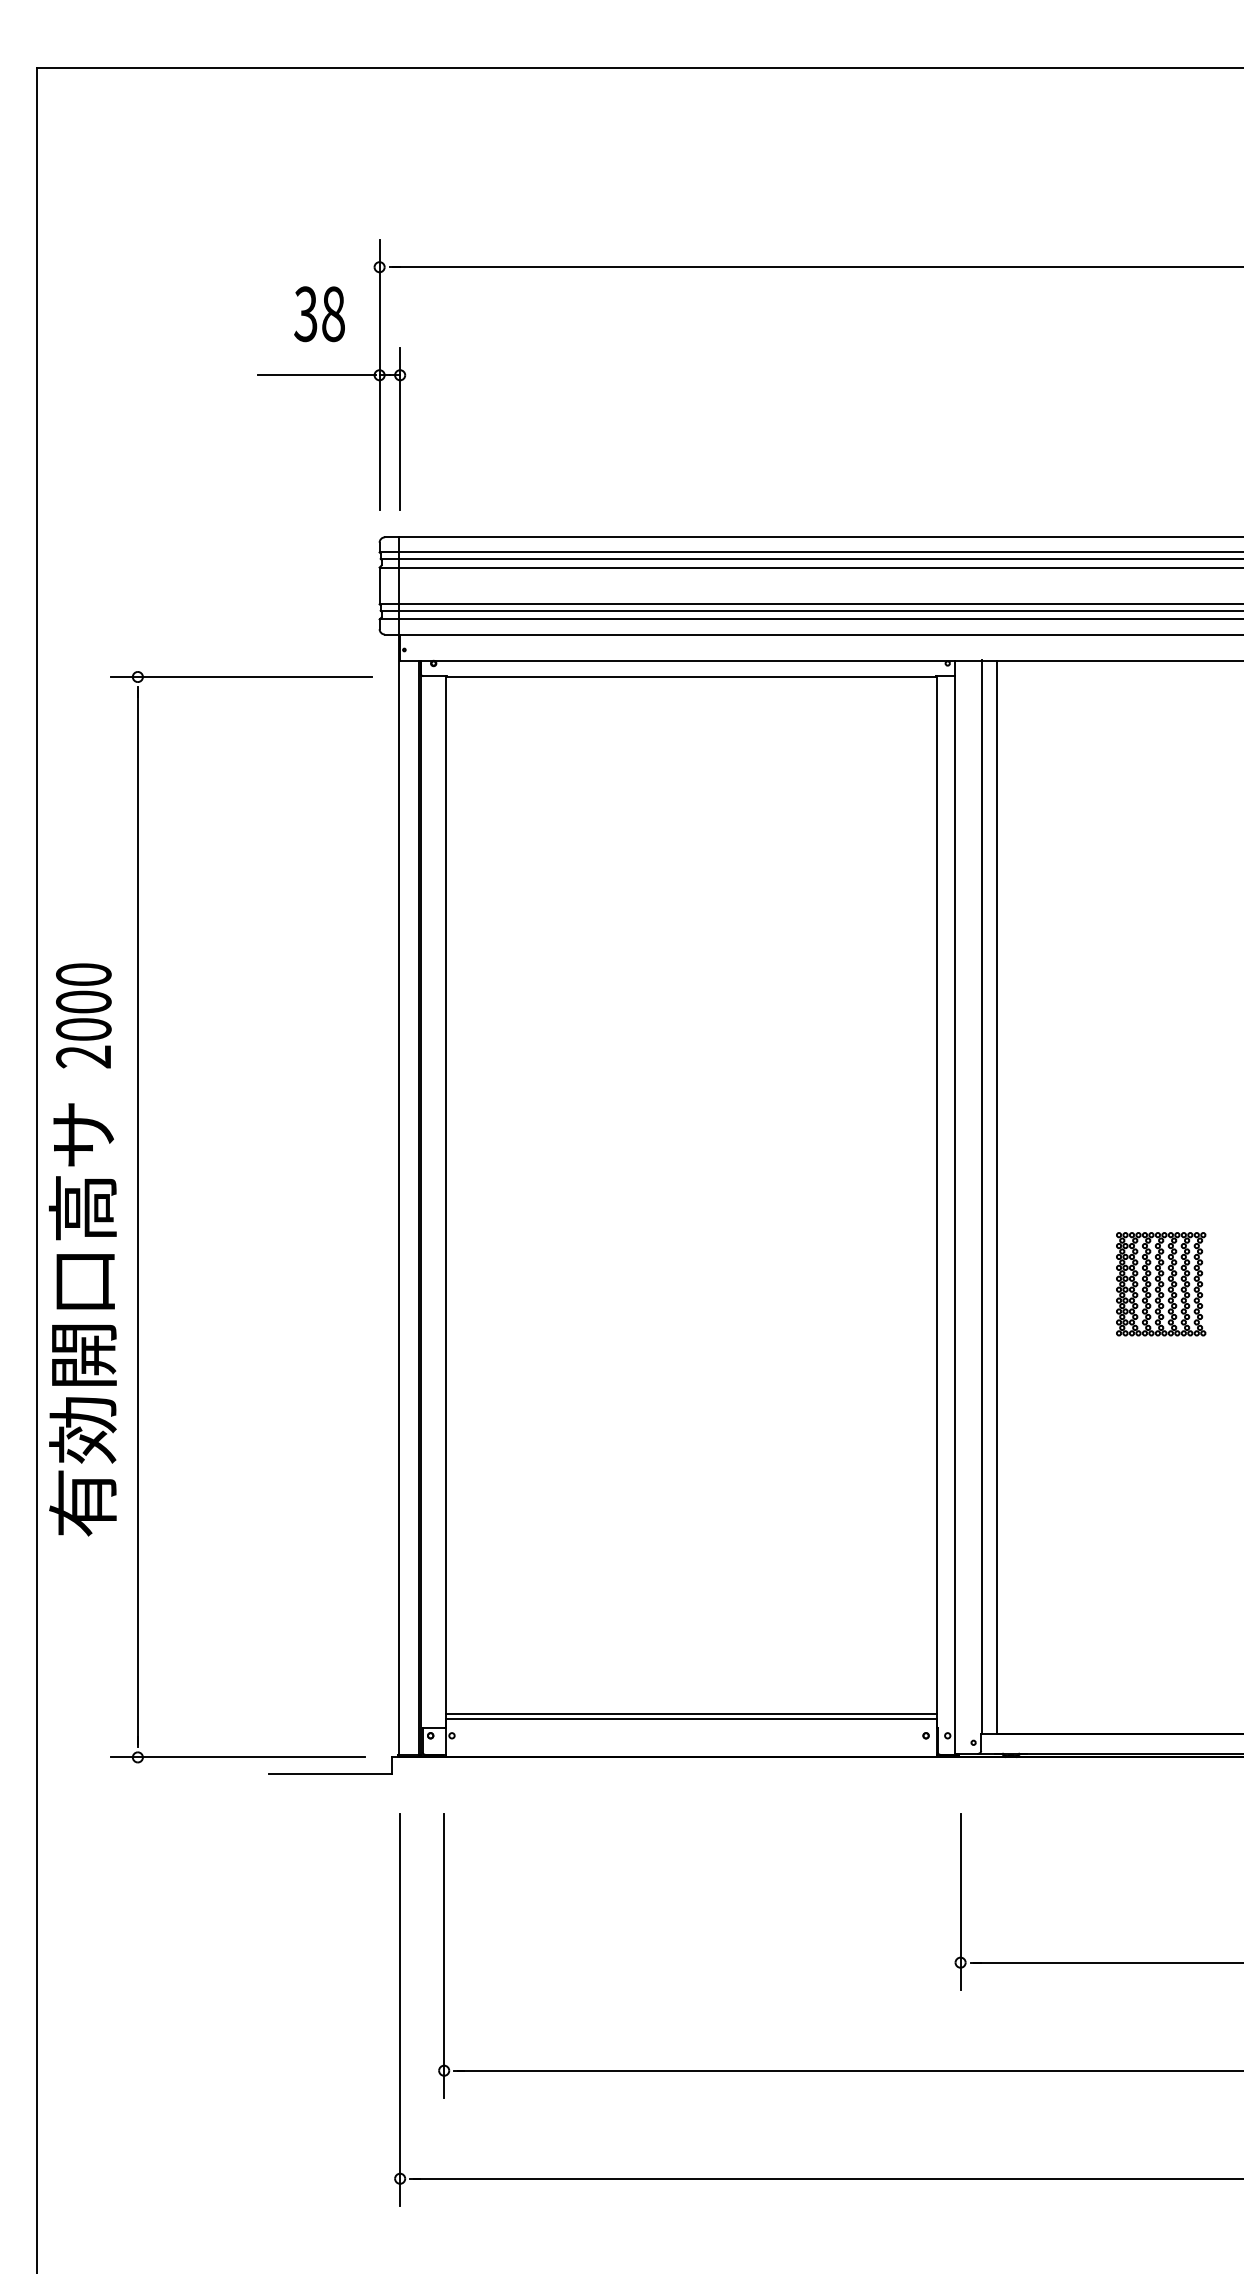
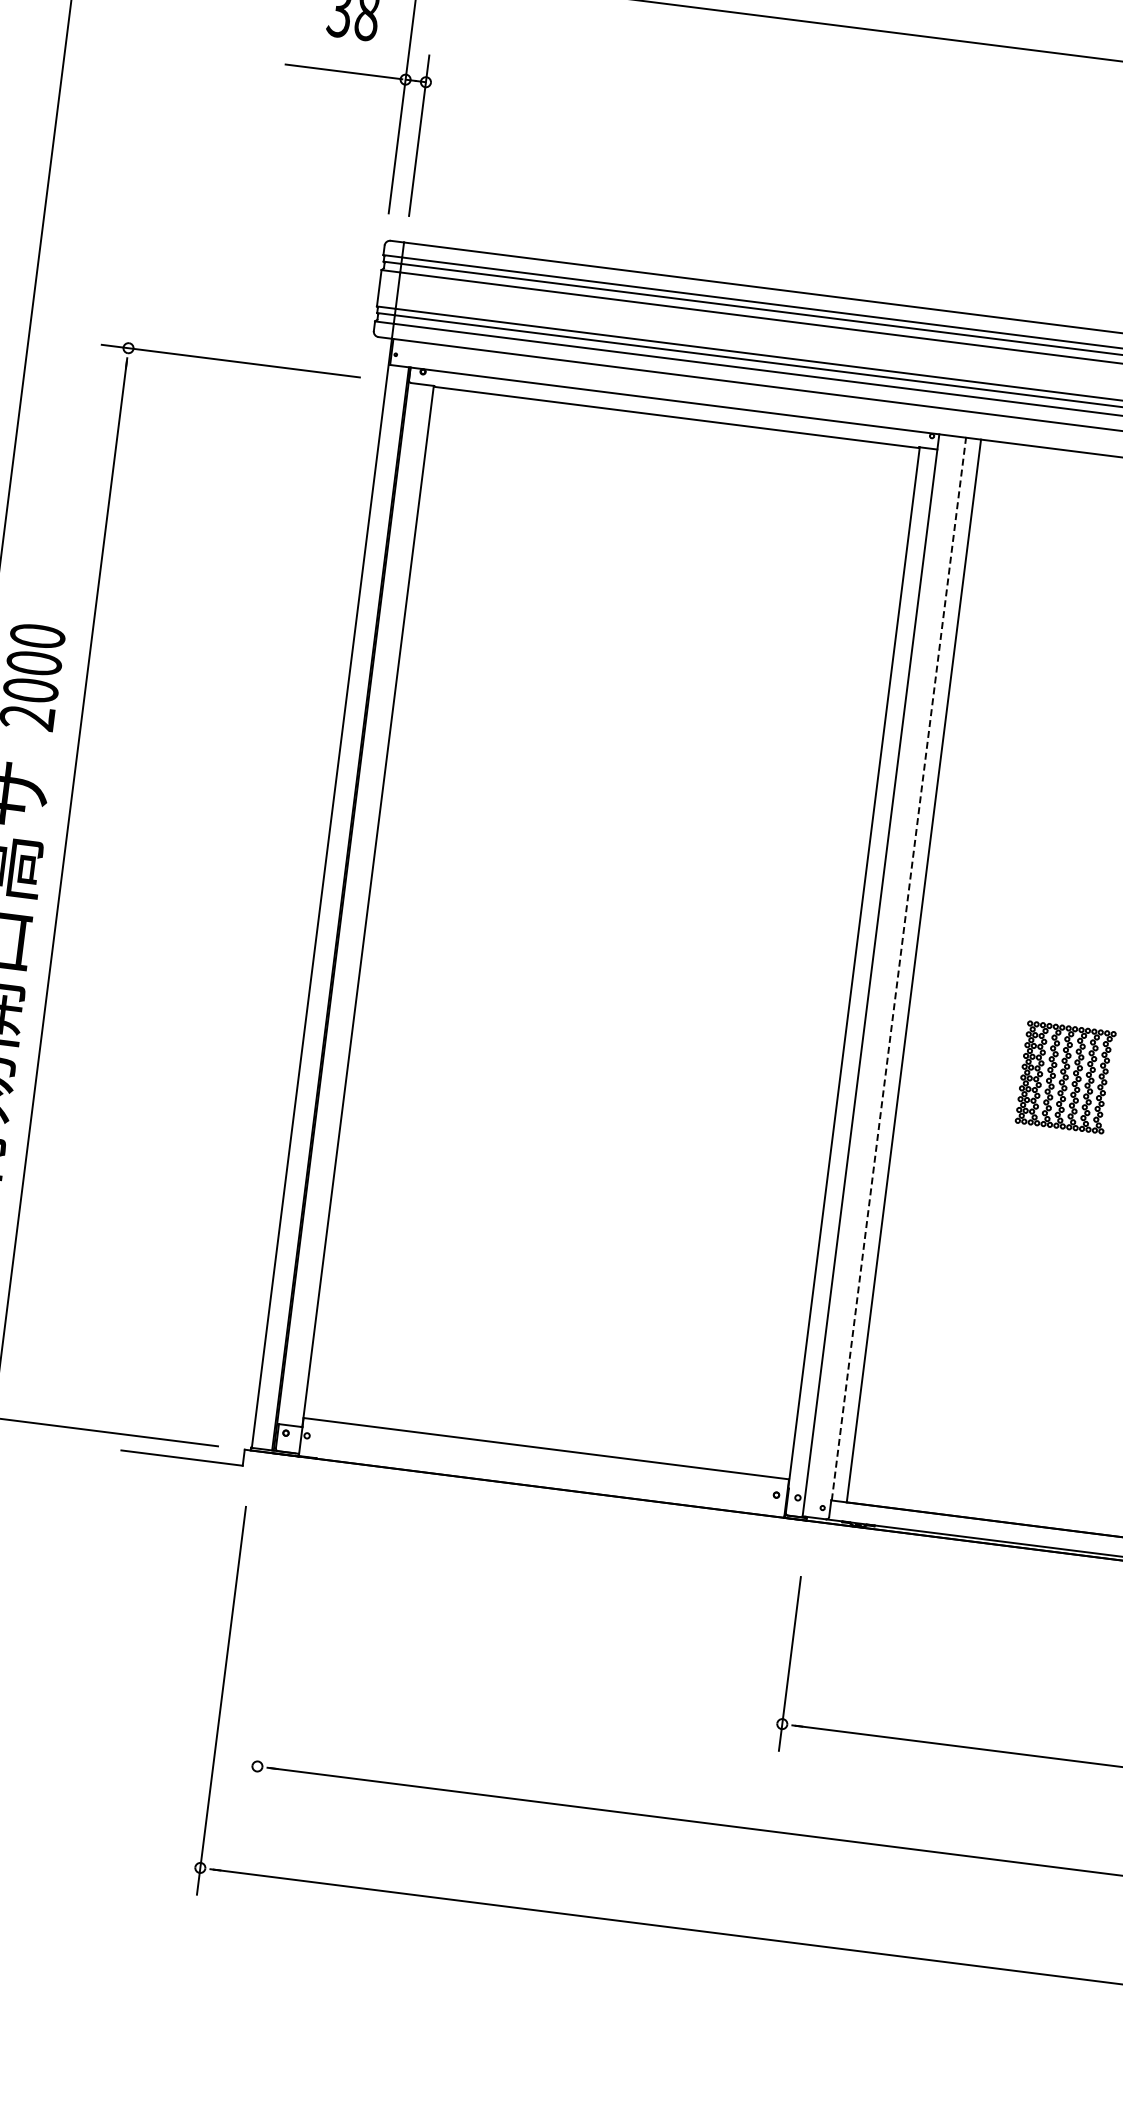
line: (981, 1196) -> (898, 968), solid -> dashed
line: (691, 1714) -> (546, 1444), removed
line: (444, 1955) -> (272, 1652), removed

